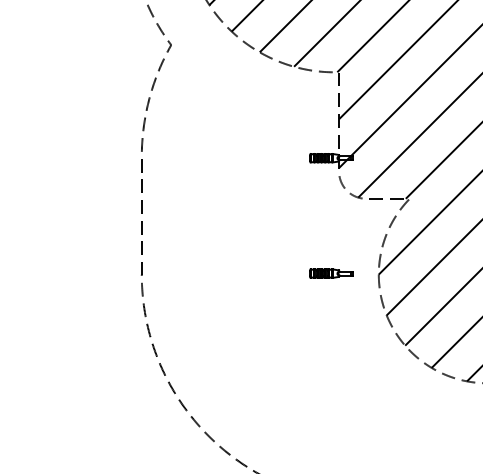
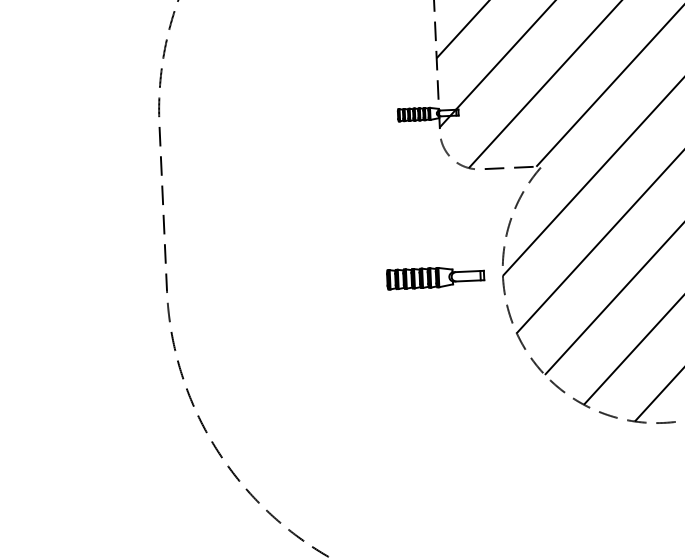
part: (331, 273) -> (435, 277), size x1.6

